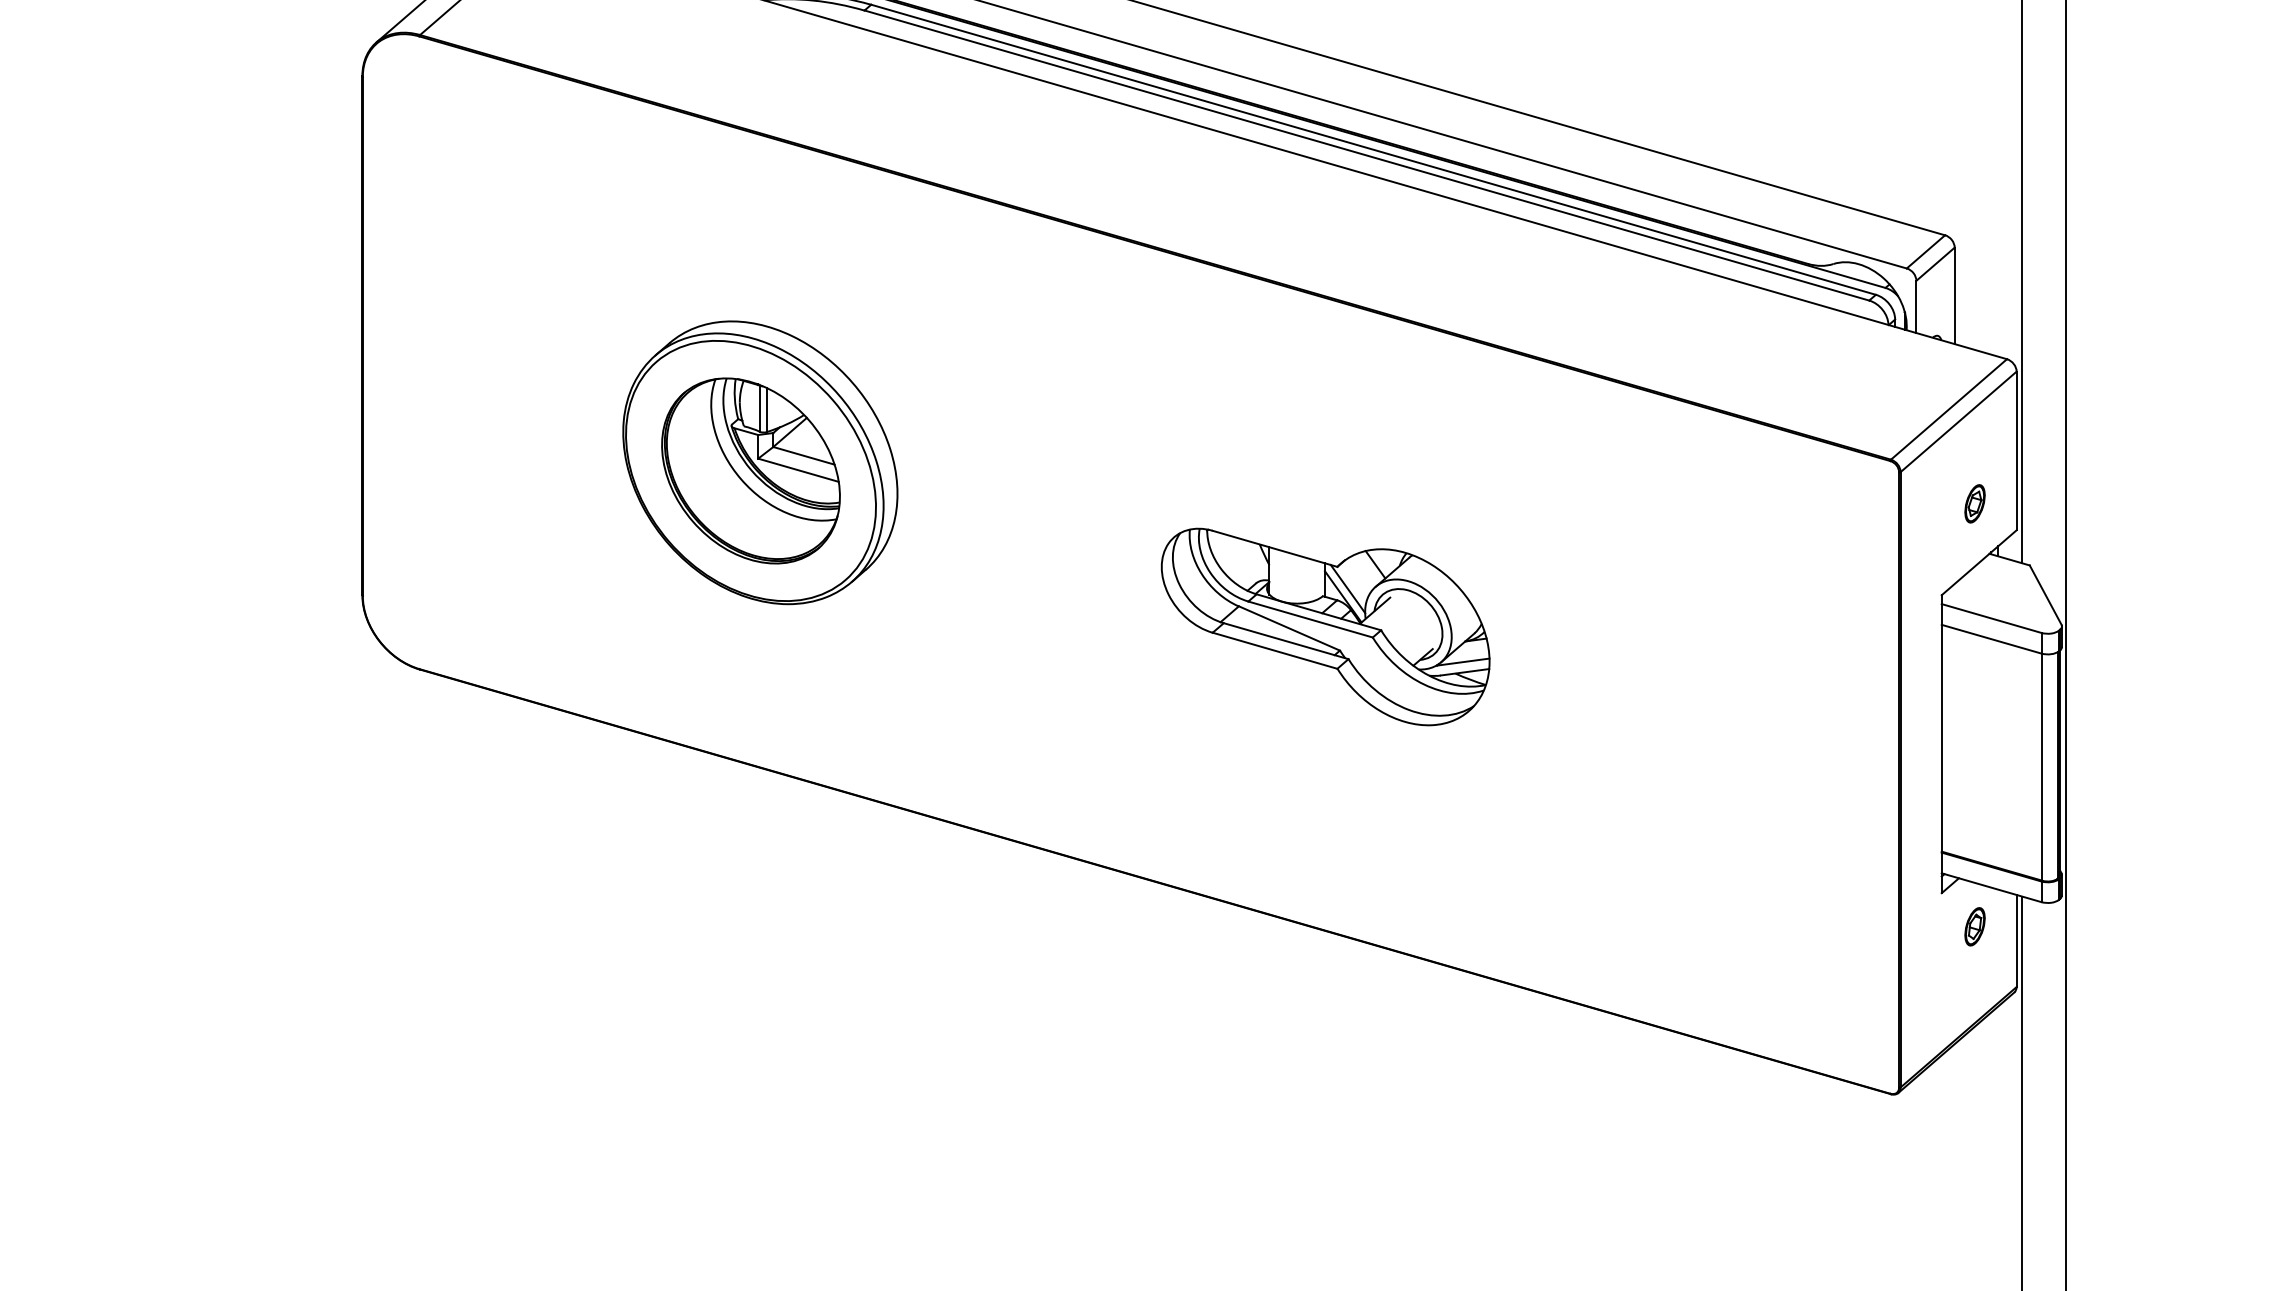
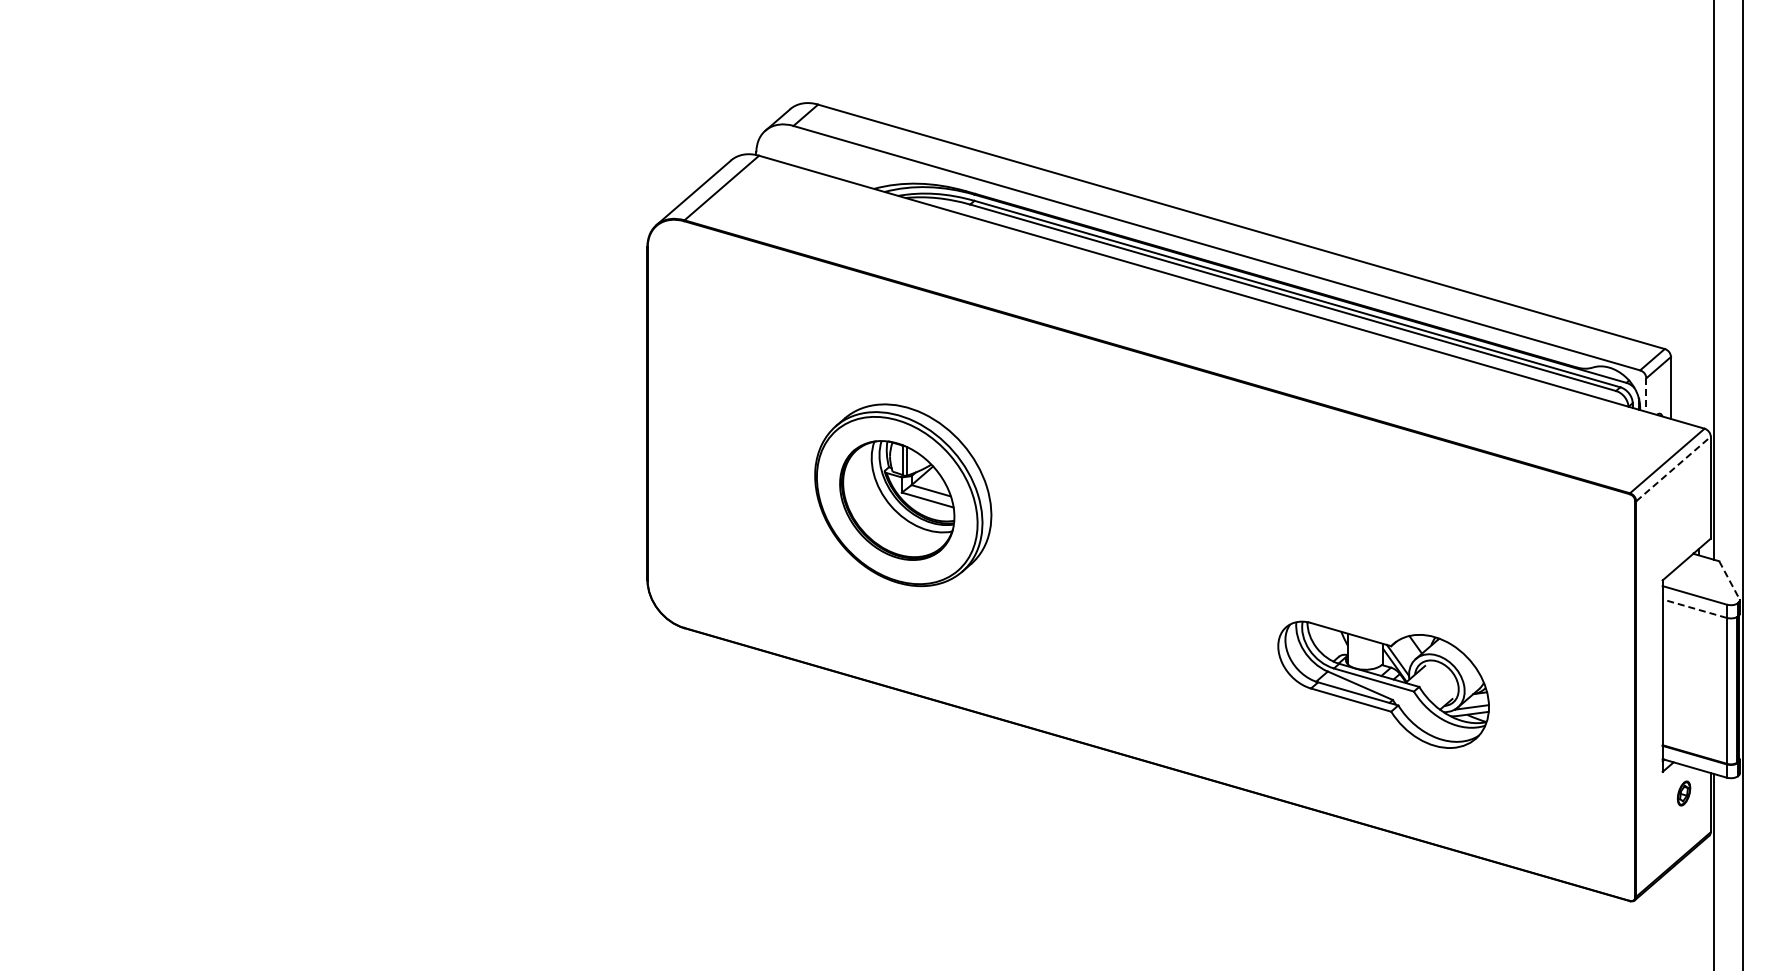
line: (1916, 307) -> (1646, 395), solid -> dashed
line: (1958, 421) -> (1673, 468), solid -> dashed
part: (1974, 503) -> (1683, 521), removed
line: (2045, 595) -> (1729, 580), solid -> dashed
part: (1325, 626) -> (1383, 684), moved
line: (1991, 638) -> (1694, 608), solid -> dashed

